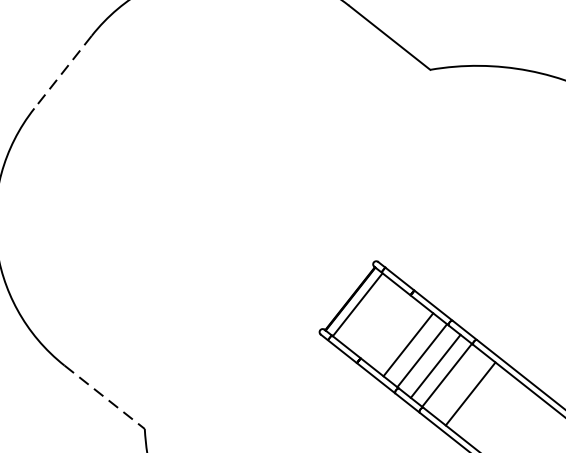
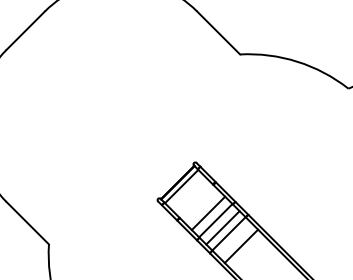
line: (62, 73) -> (25, 31), dashed -> solid
line: (106, 397) -> (28, 223), dashed -> solid

